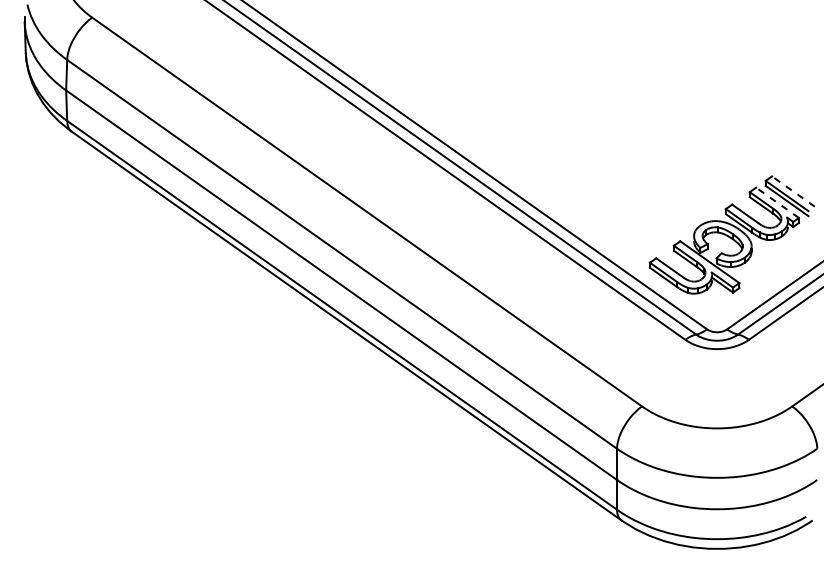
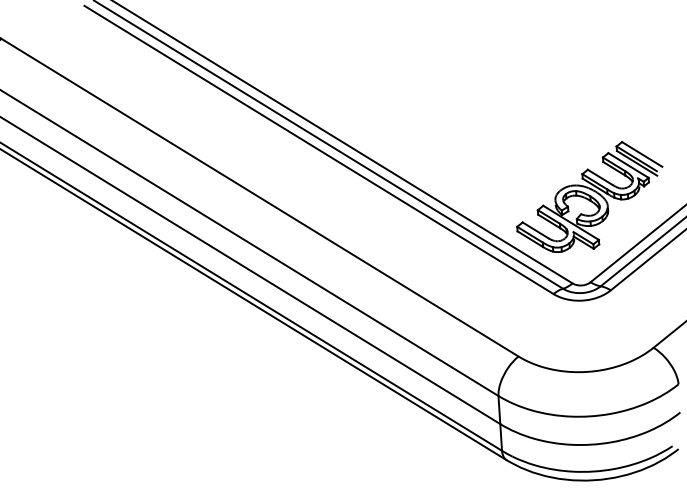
line: (793, 191) -> (642, 154), dashed -> solid
line: (777, 202) -> (628, 165), dashed -> solid

